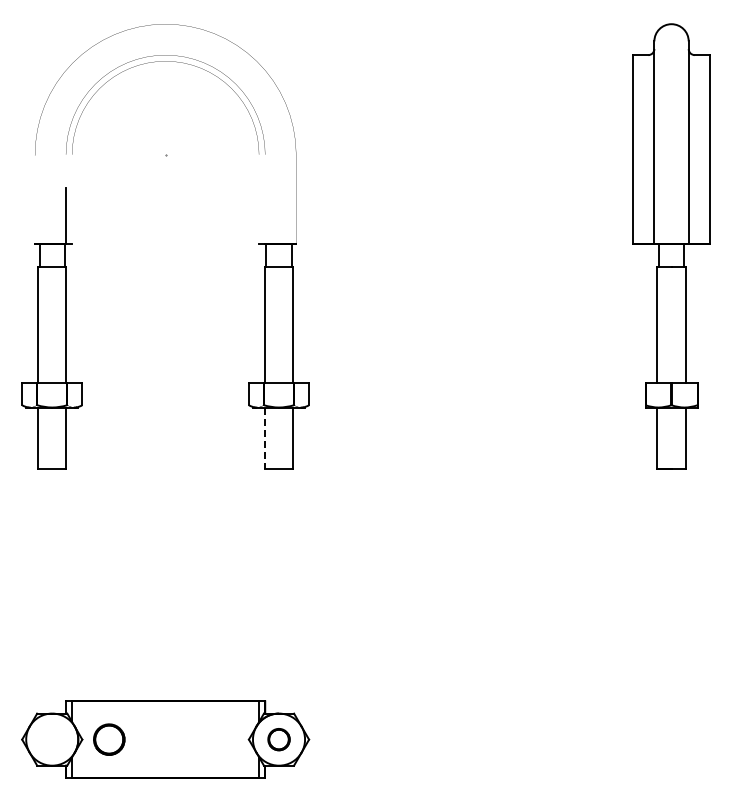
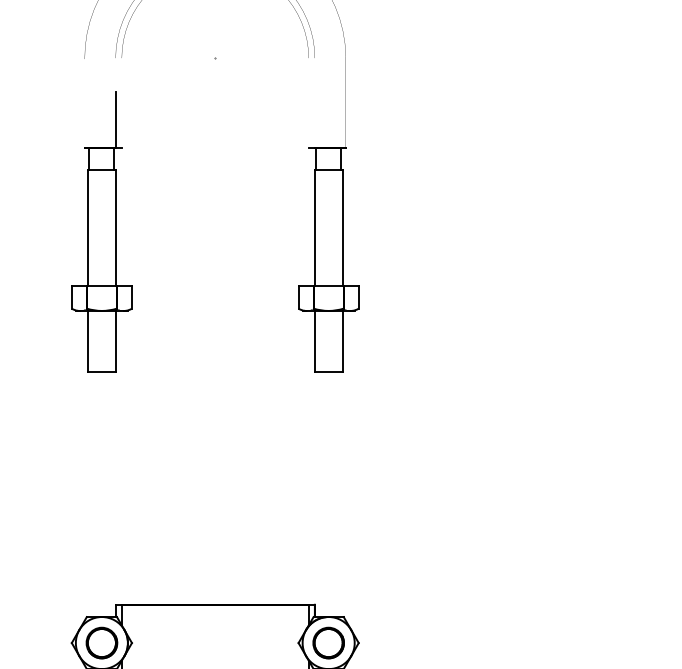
line: (264, 438) -> (314, 341), dashed -> solid
part: (109, 739) -> (102, 642), moved
part: (278, 739) -> (328, 642), size x1.43

